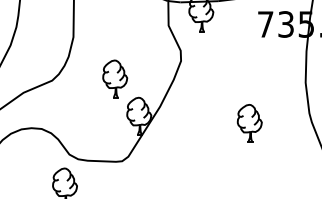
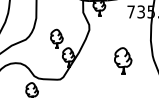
part: (250, 122) -> (123, 60), size x1.4

